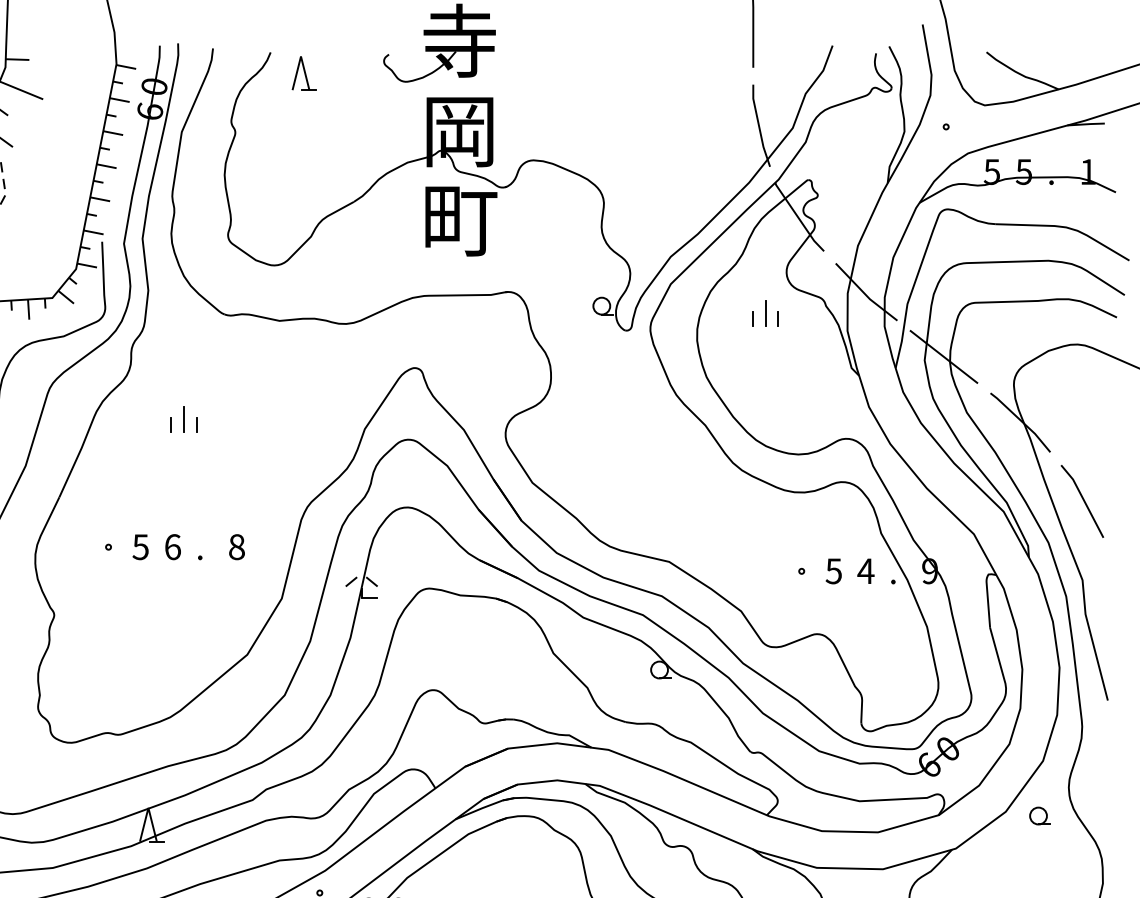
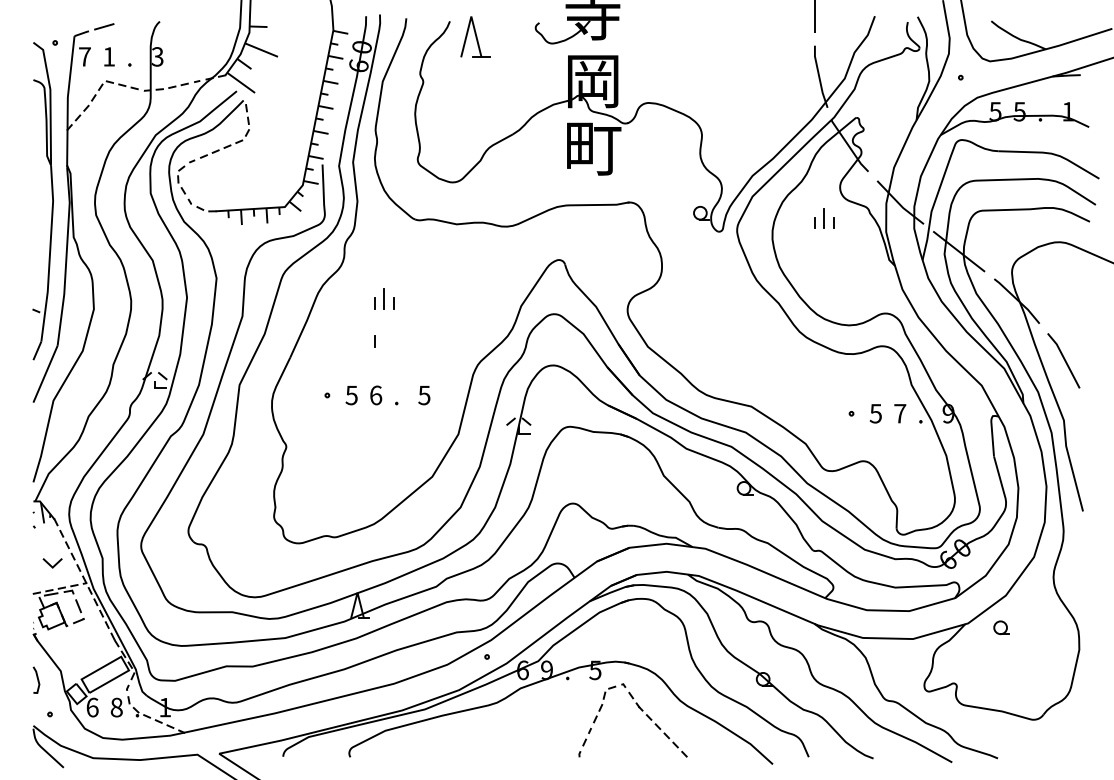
part: (304, 73) -> (475, 37), size x1.6
line: (170, 475) -> (374, 341), added
text: (236, 547) -> (424, 395), 8 -> 5
text: (865, 571) -> (899, 413), 4 -> 7
part: (1039, 815) -> (1001, 627), moved

